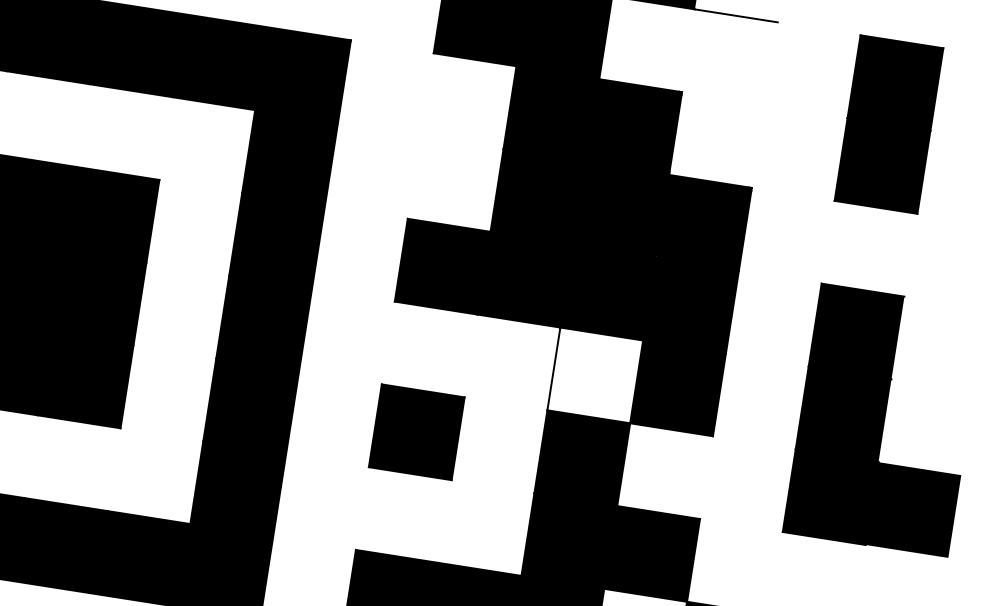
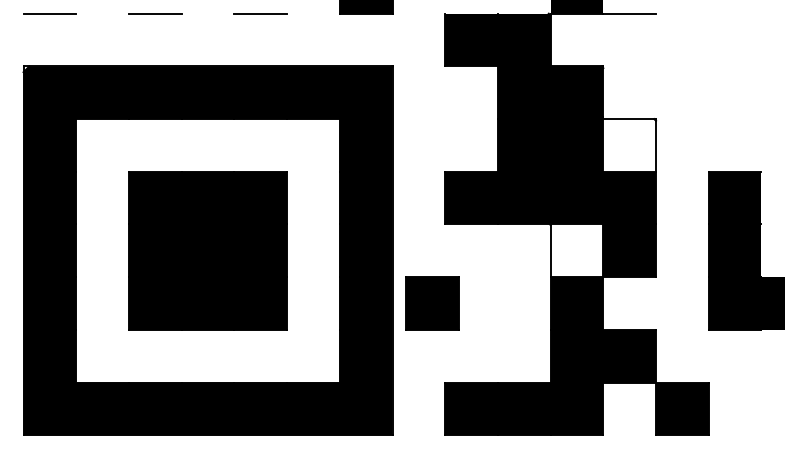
part: (888, 124) -> (734, 66), removed
fill: (703, 222) -> (629, 145), removed
part: (416, 432) -> (432, 303), moved

